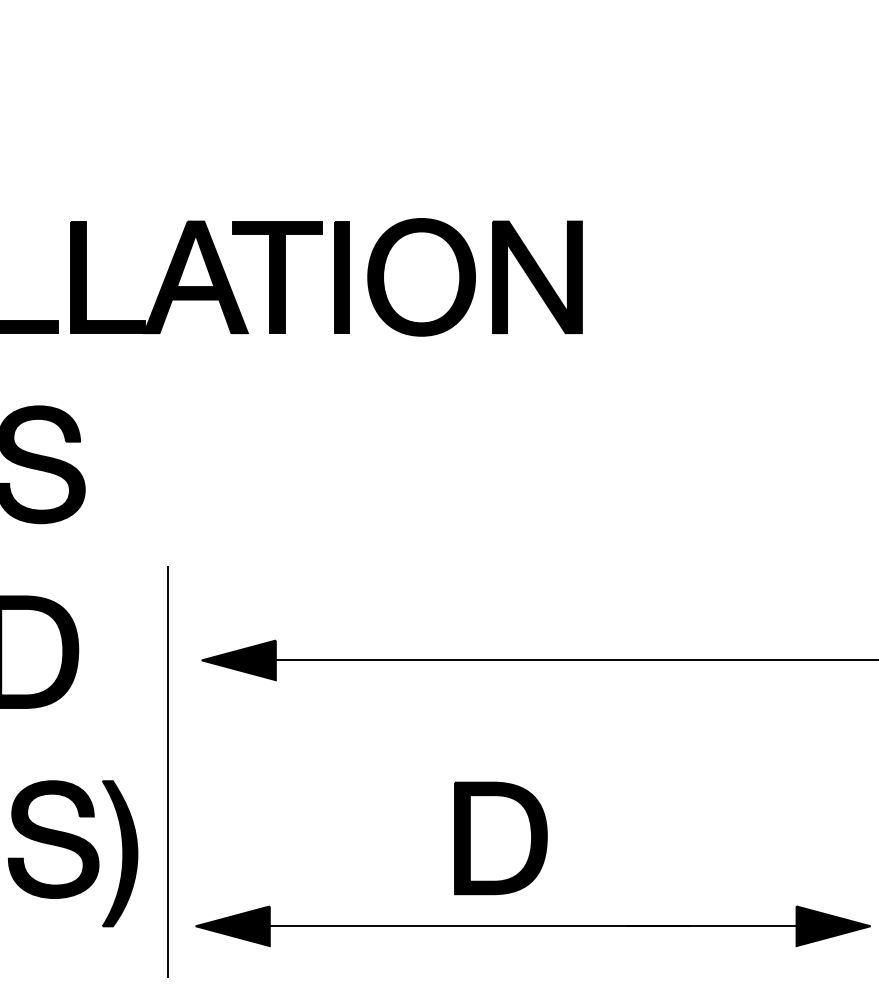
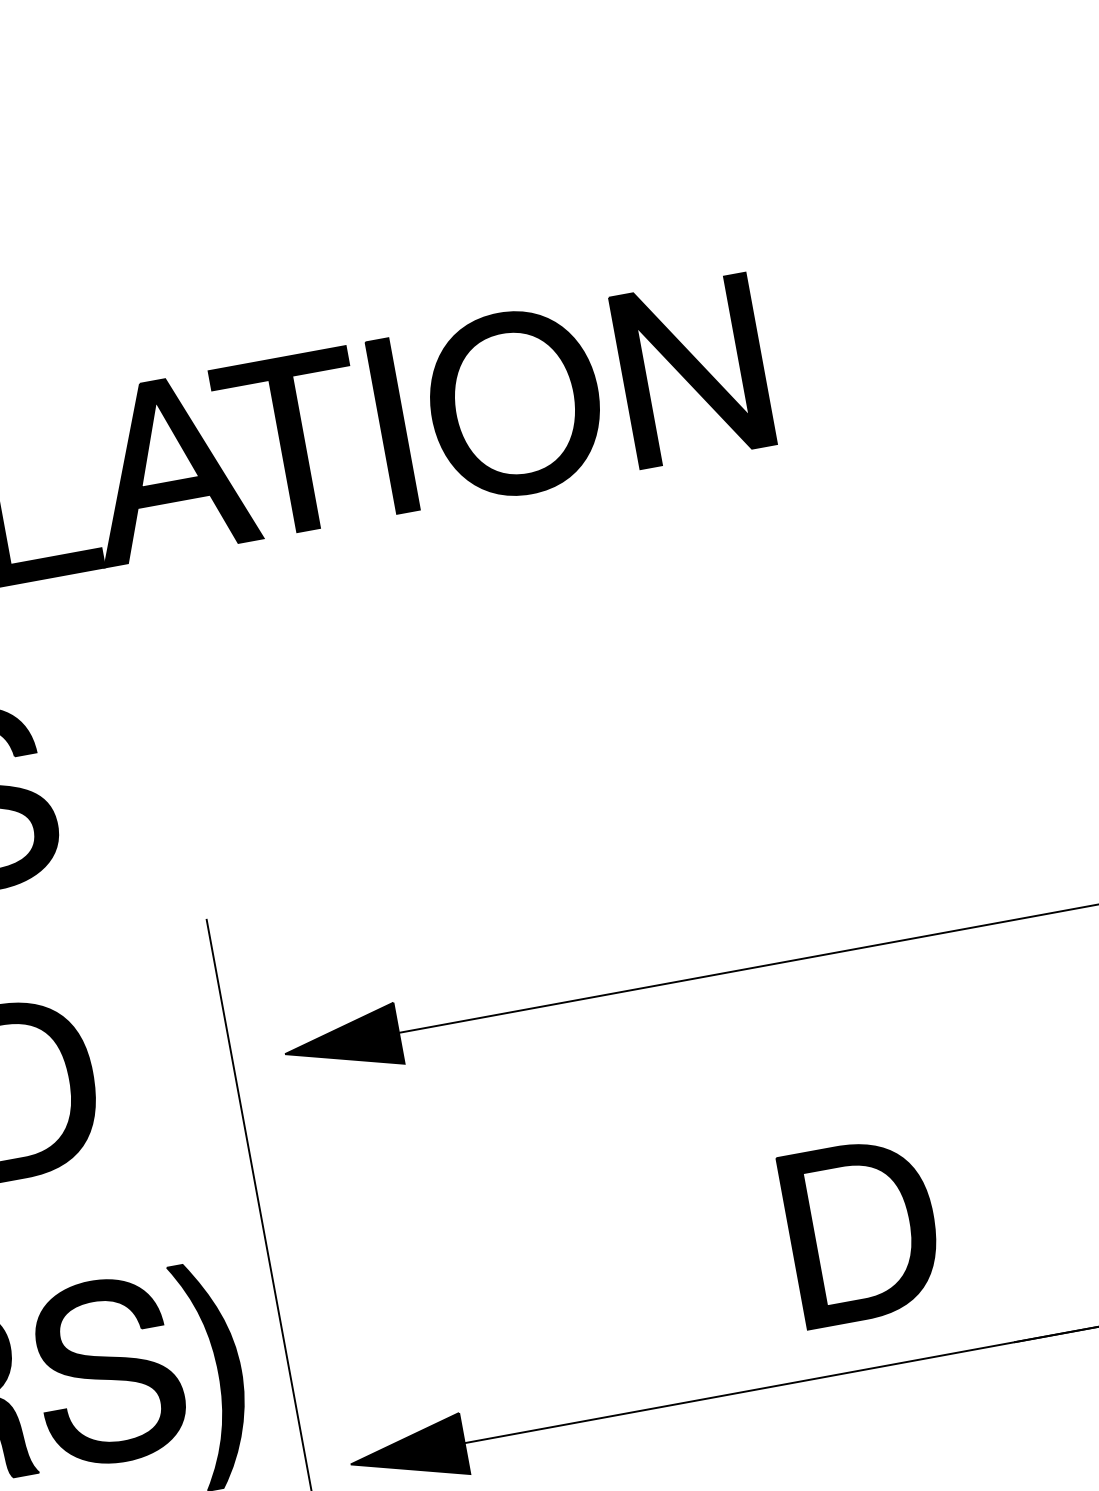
part: (500, 838) -> (862, 1231), moved

